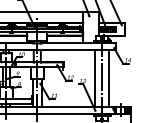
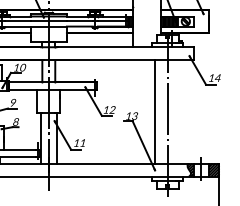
line: (109, 78) -> (180, 111), removed

